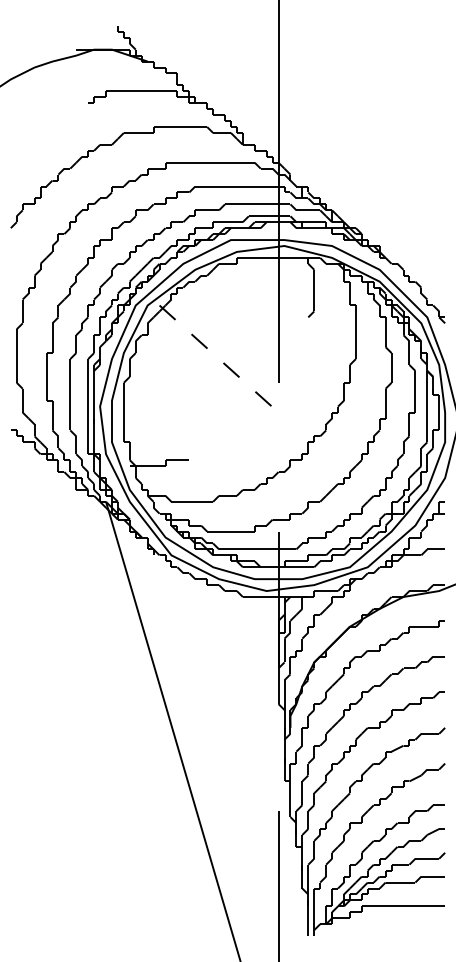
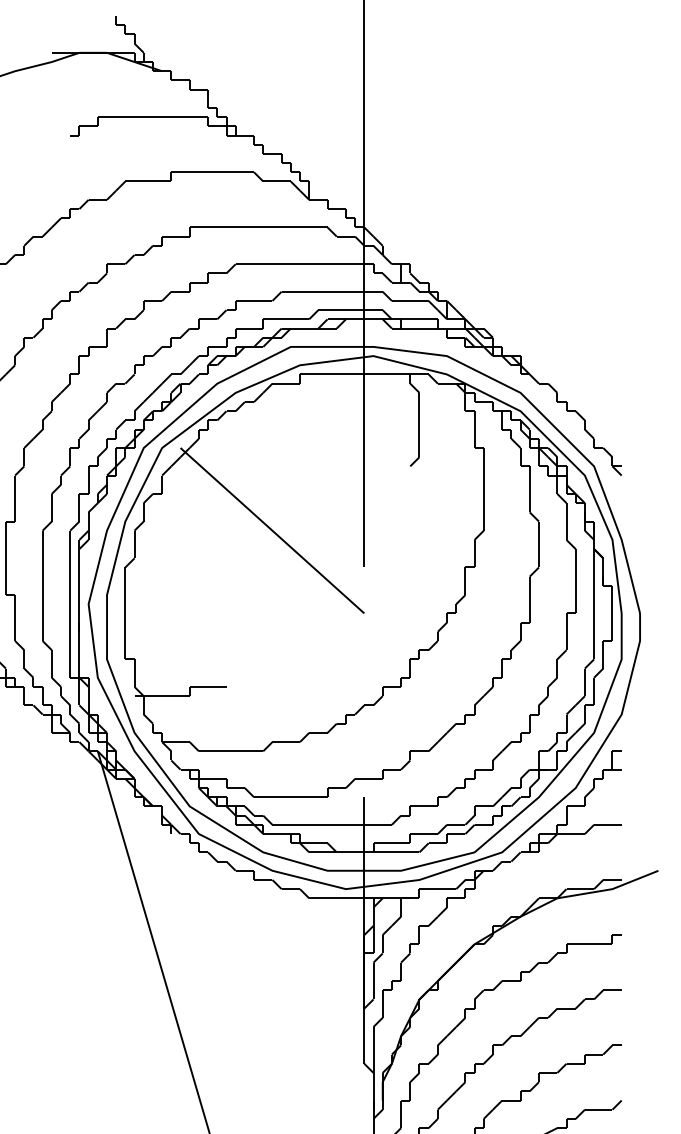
line: (219, 359) -> (273, 531), dashed -> solid

